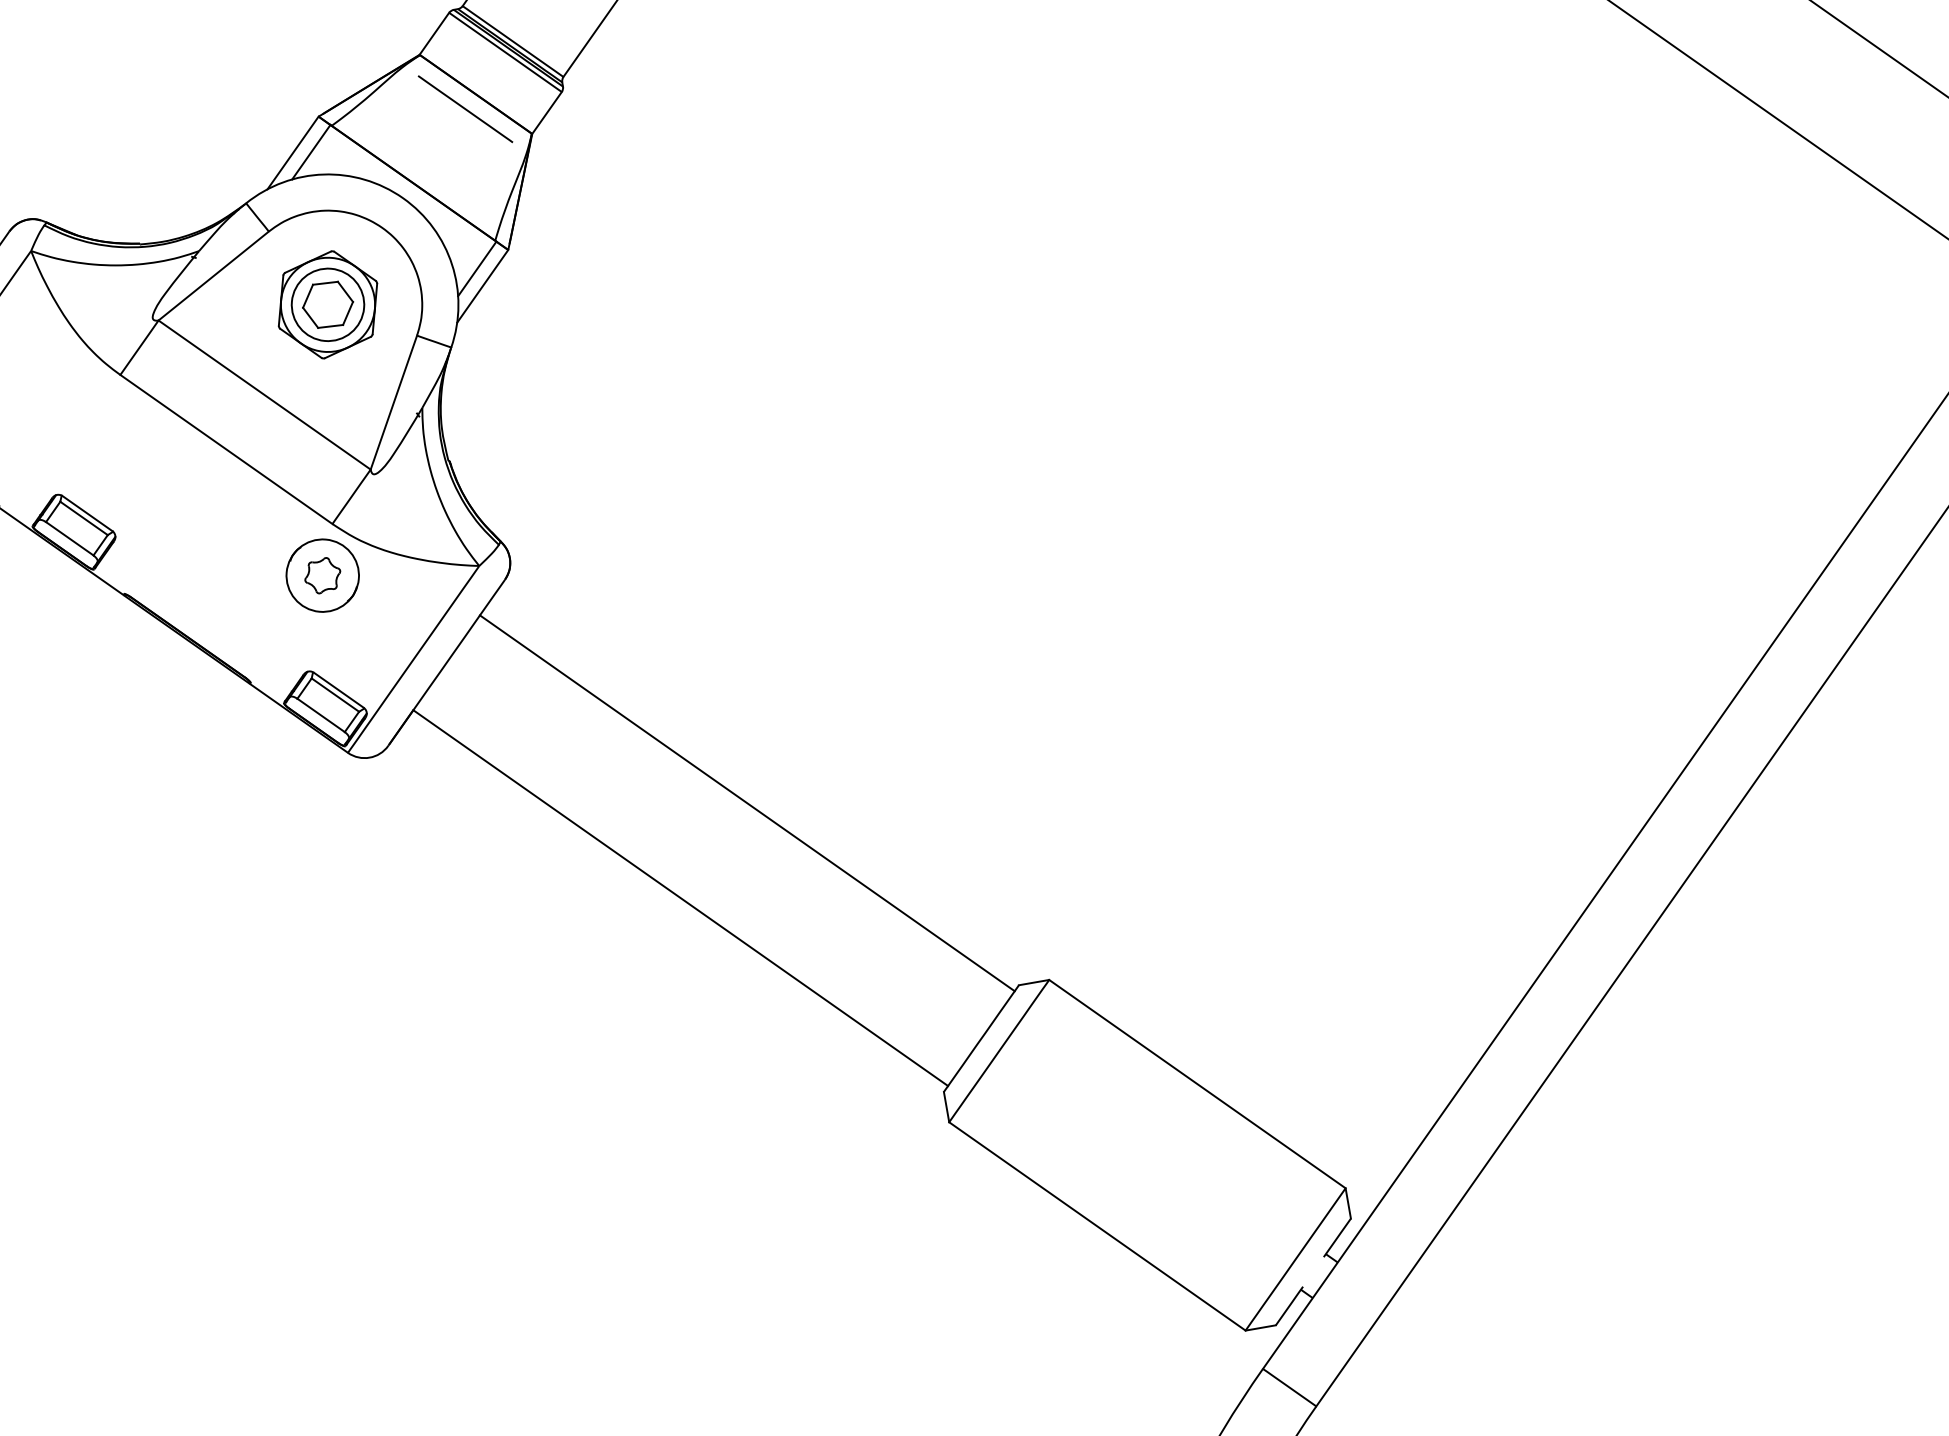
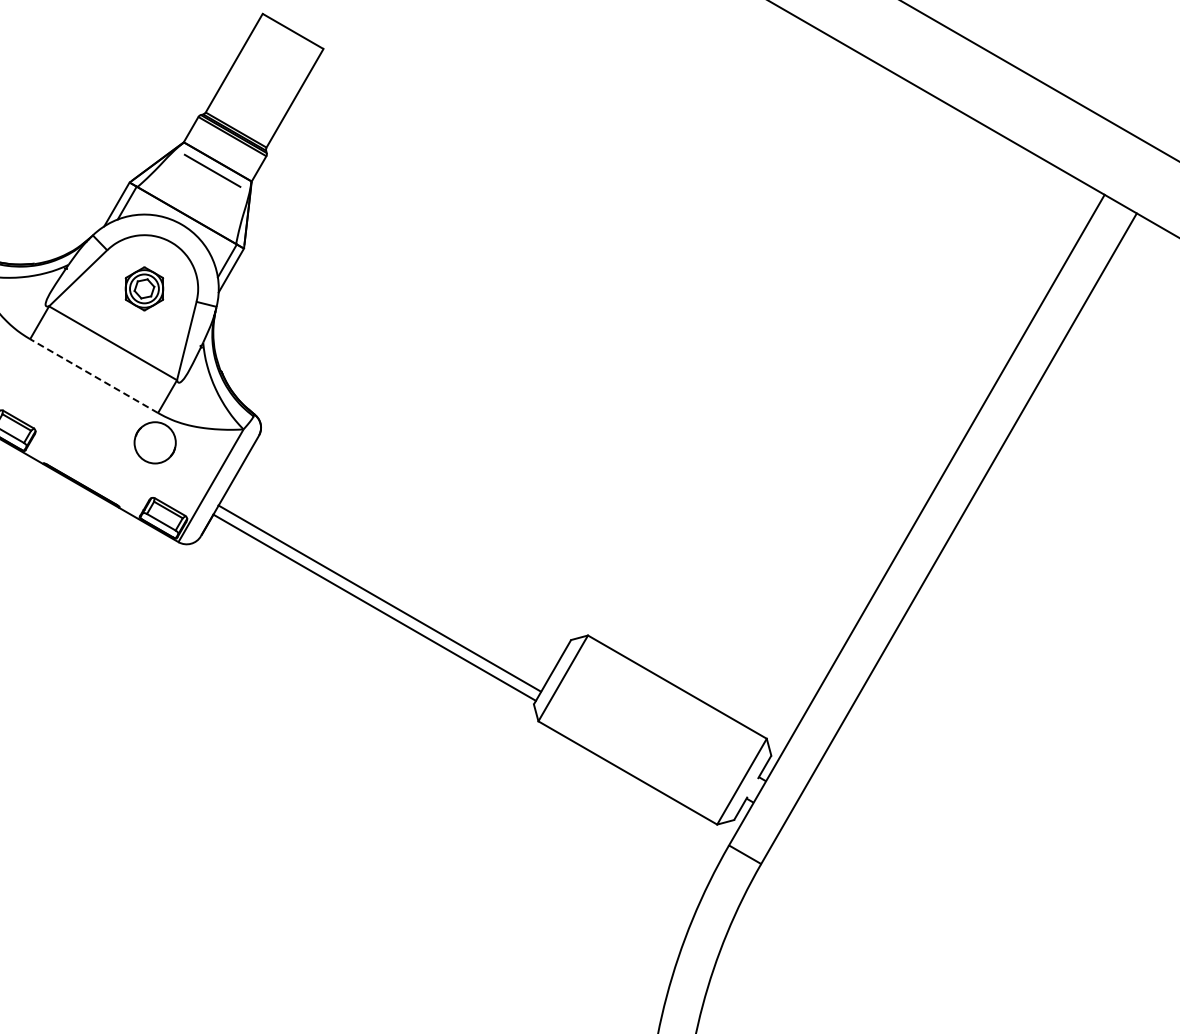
part: (328, 304) -> (144, 288), size x0.7
line: (226, 450) -> (94, 376), solid -> dashed
part: (321, 574) -> (154, 442), removed
line: (746, 803) -> (379, 598), moved

